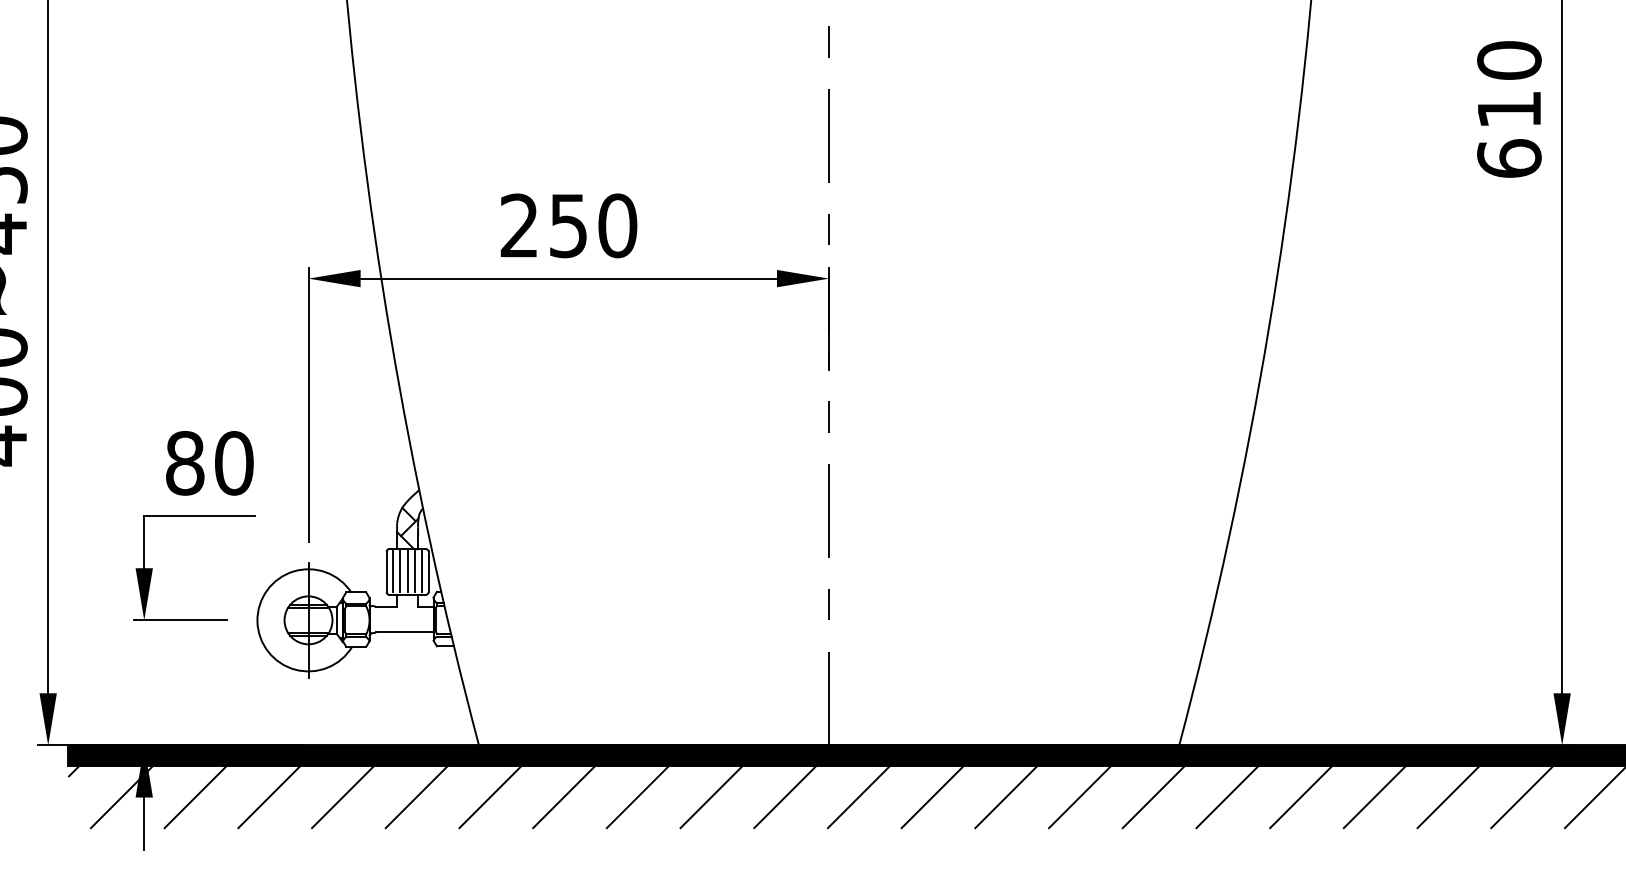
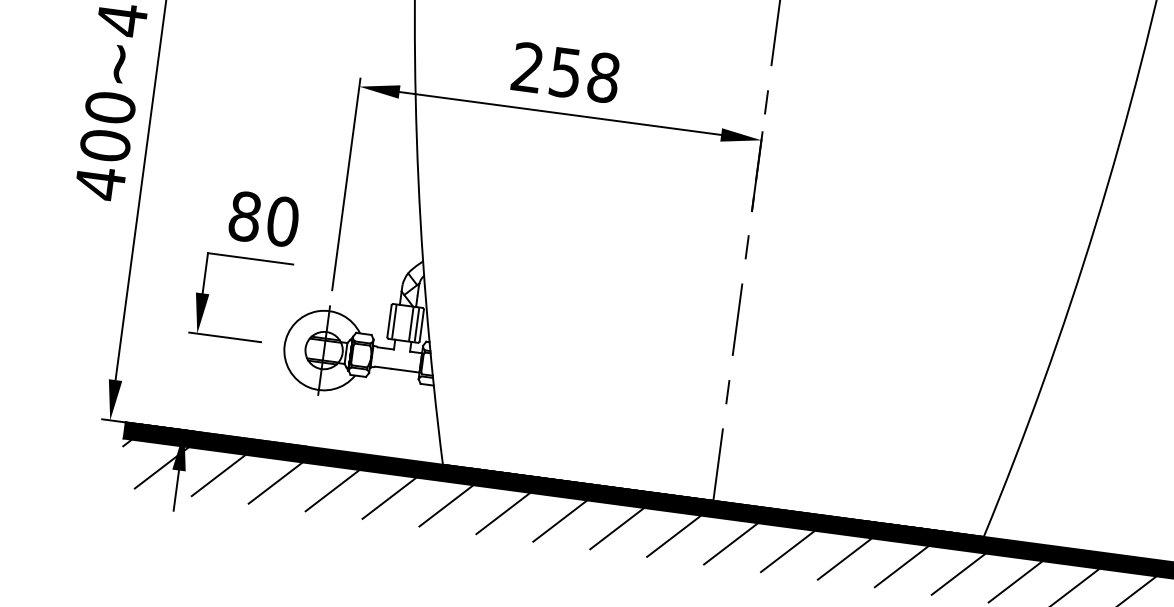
text: (617, 225) -> (603, 77), 250 -> 258
line: (400, 571) -> (400, 322), removed
line: (407, 571) -> (405, 323), removed

